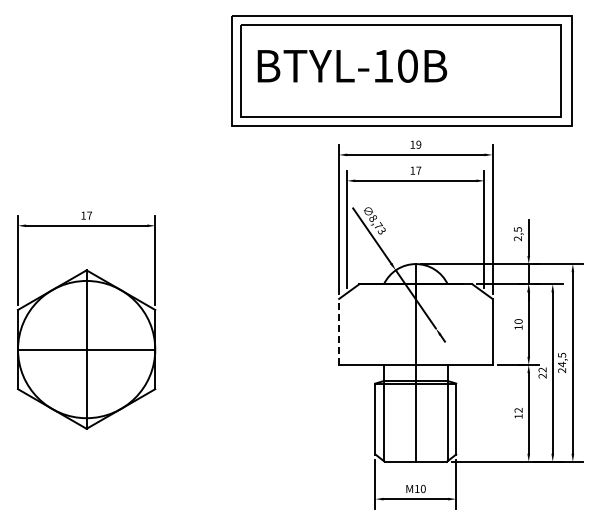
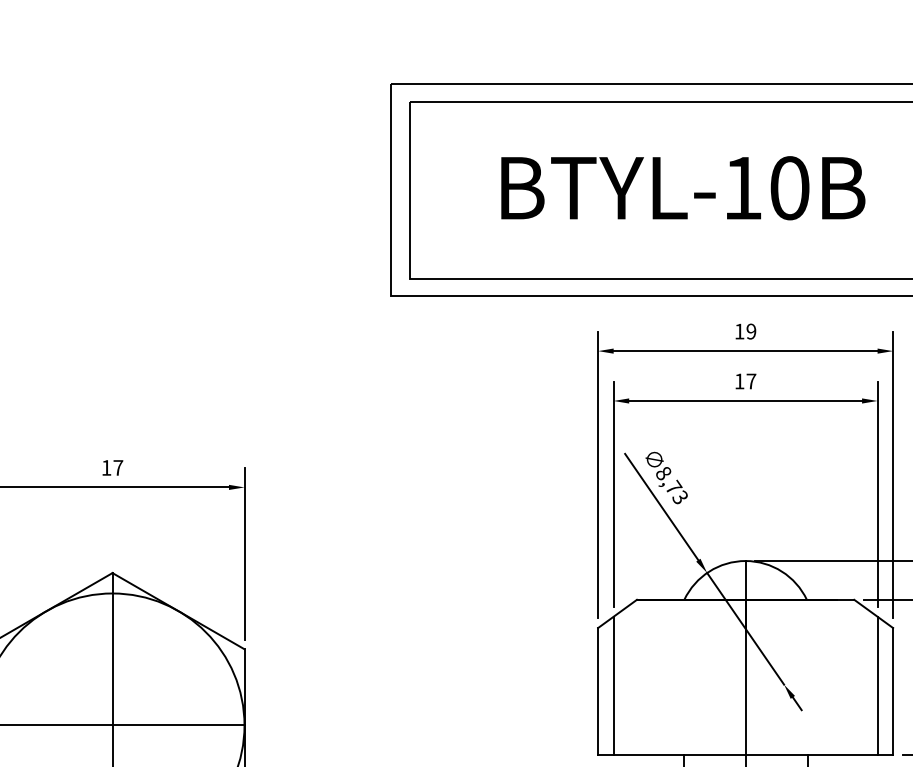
text: (352, 65) -> (683, 186), moved
line: (347, 328) -> (614, 684), added
line: (484, 328) -> (877, 684), added
line: (339, 331) -> (598, 690), dashed -> solid

